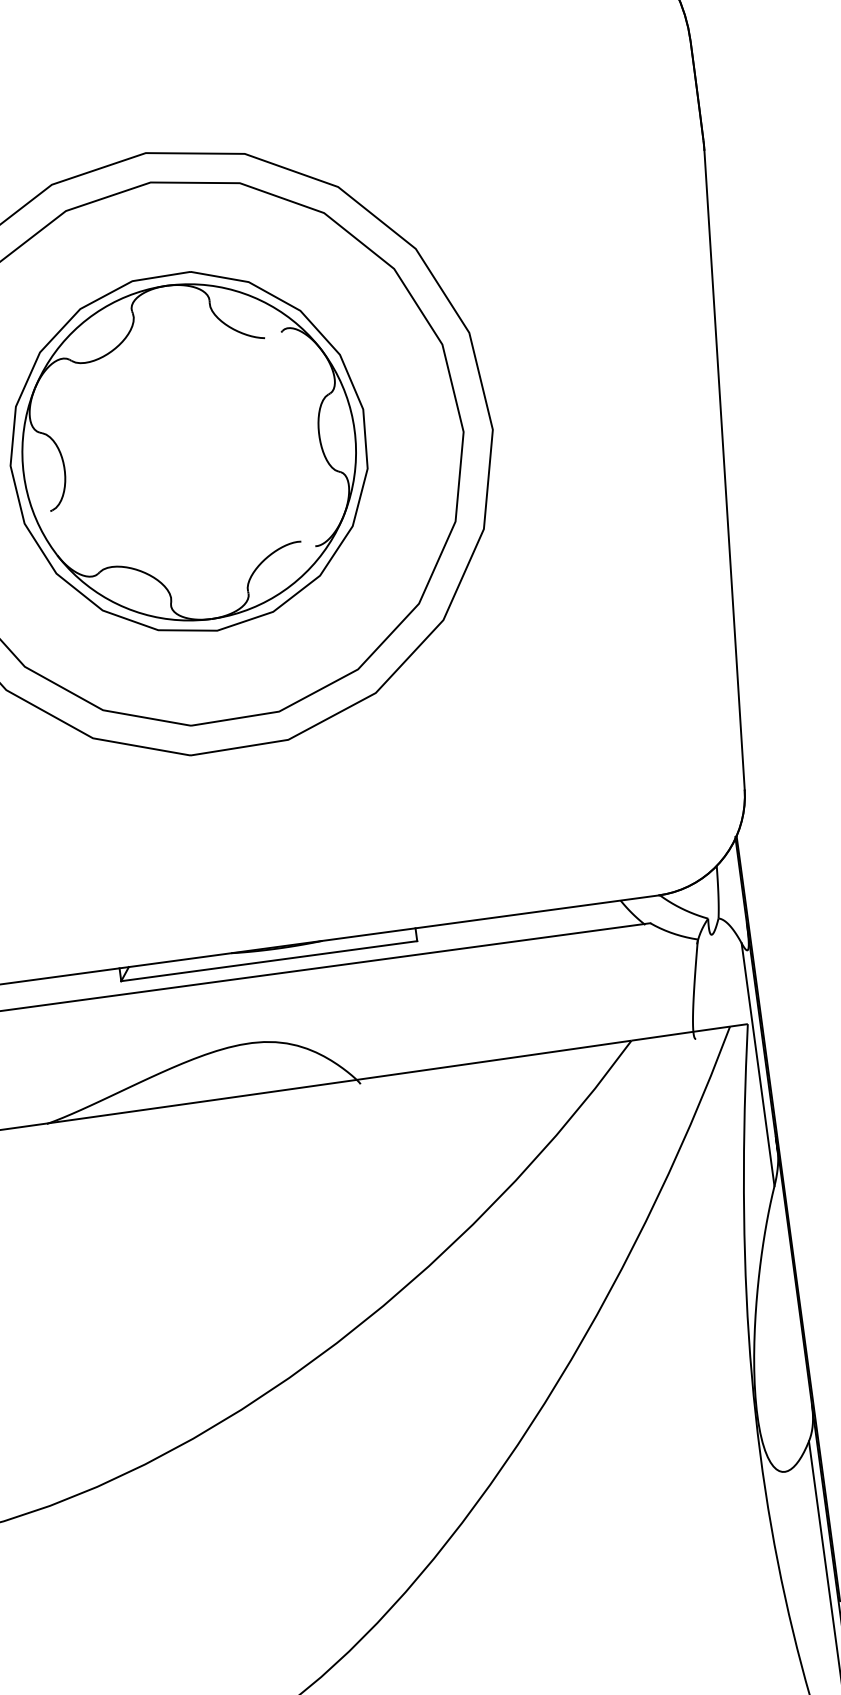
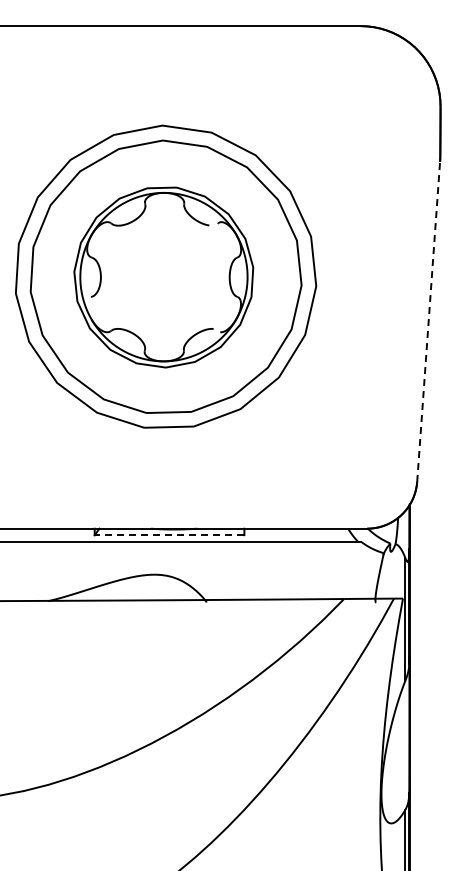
line: (724, 469) -> (428, 321), solid -> dashed
line: (269, 961) -> (169, 535), solid -> dashed

